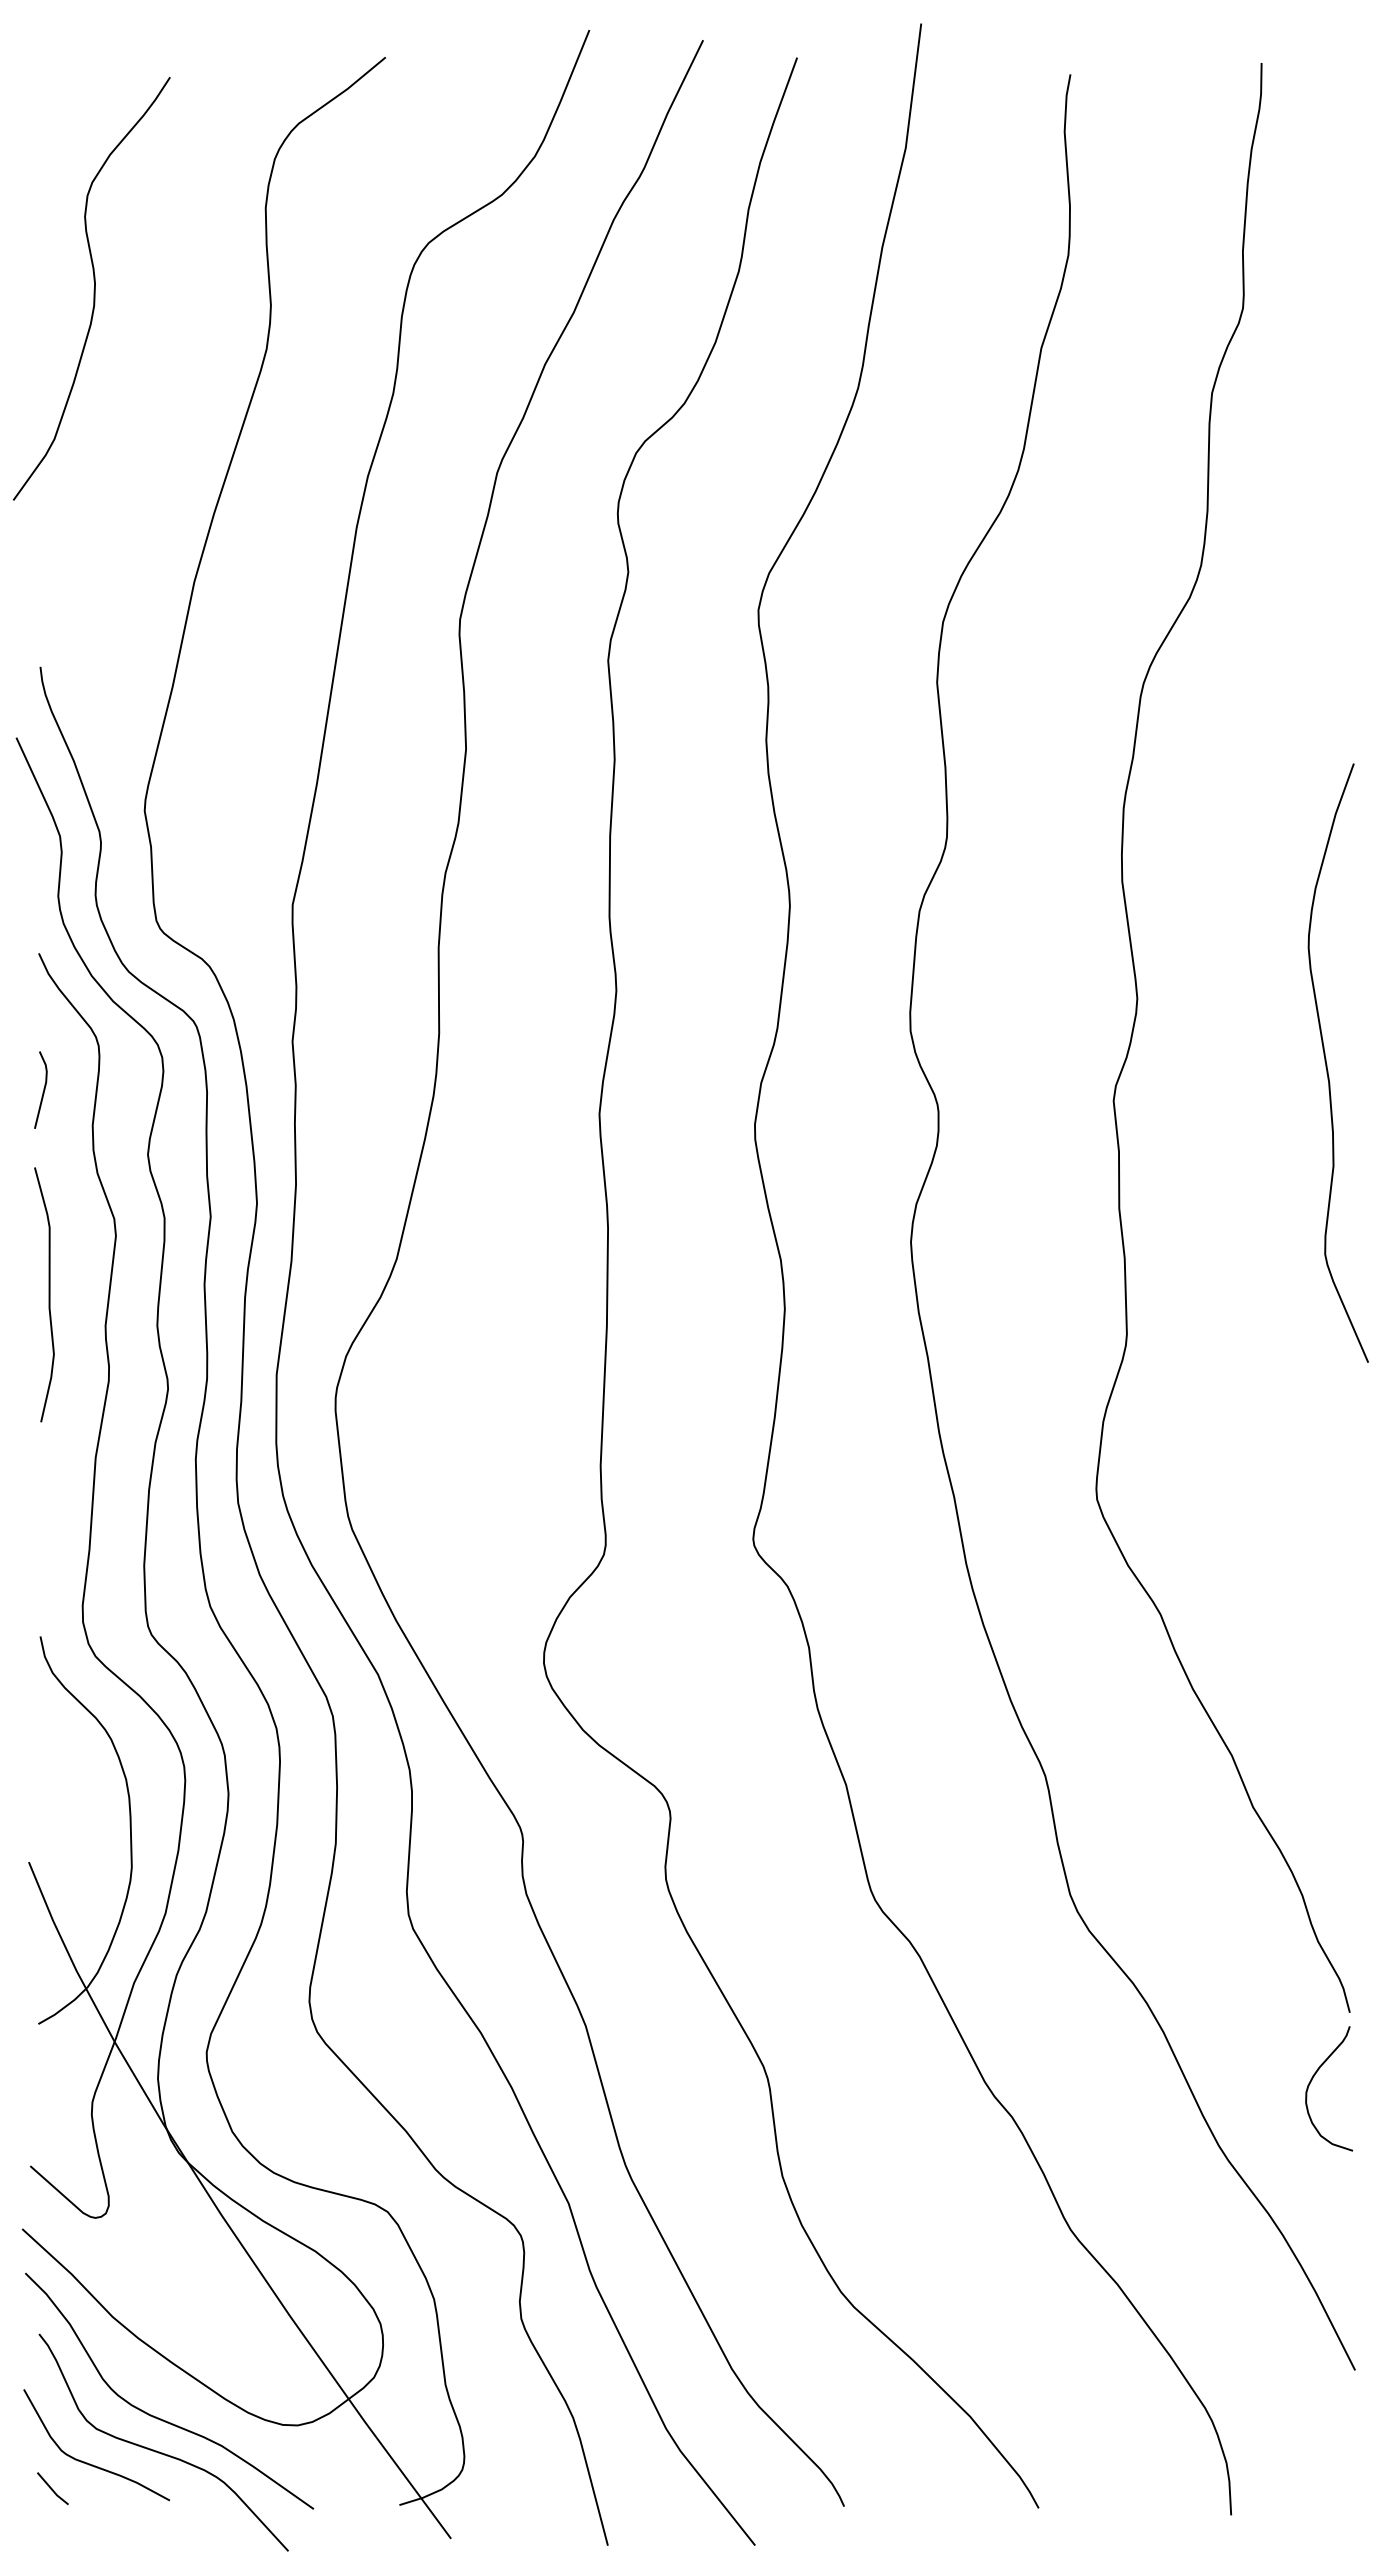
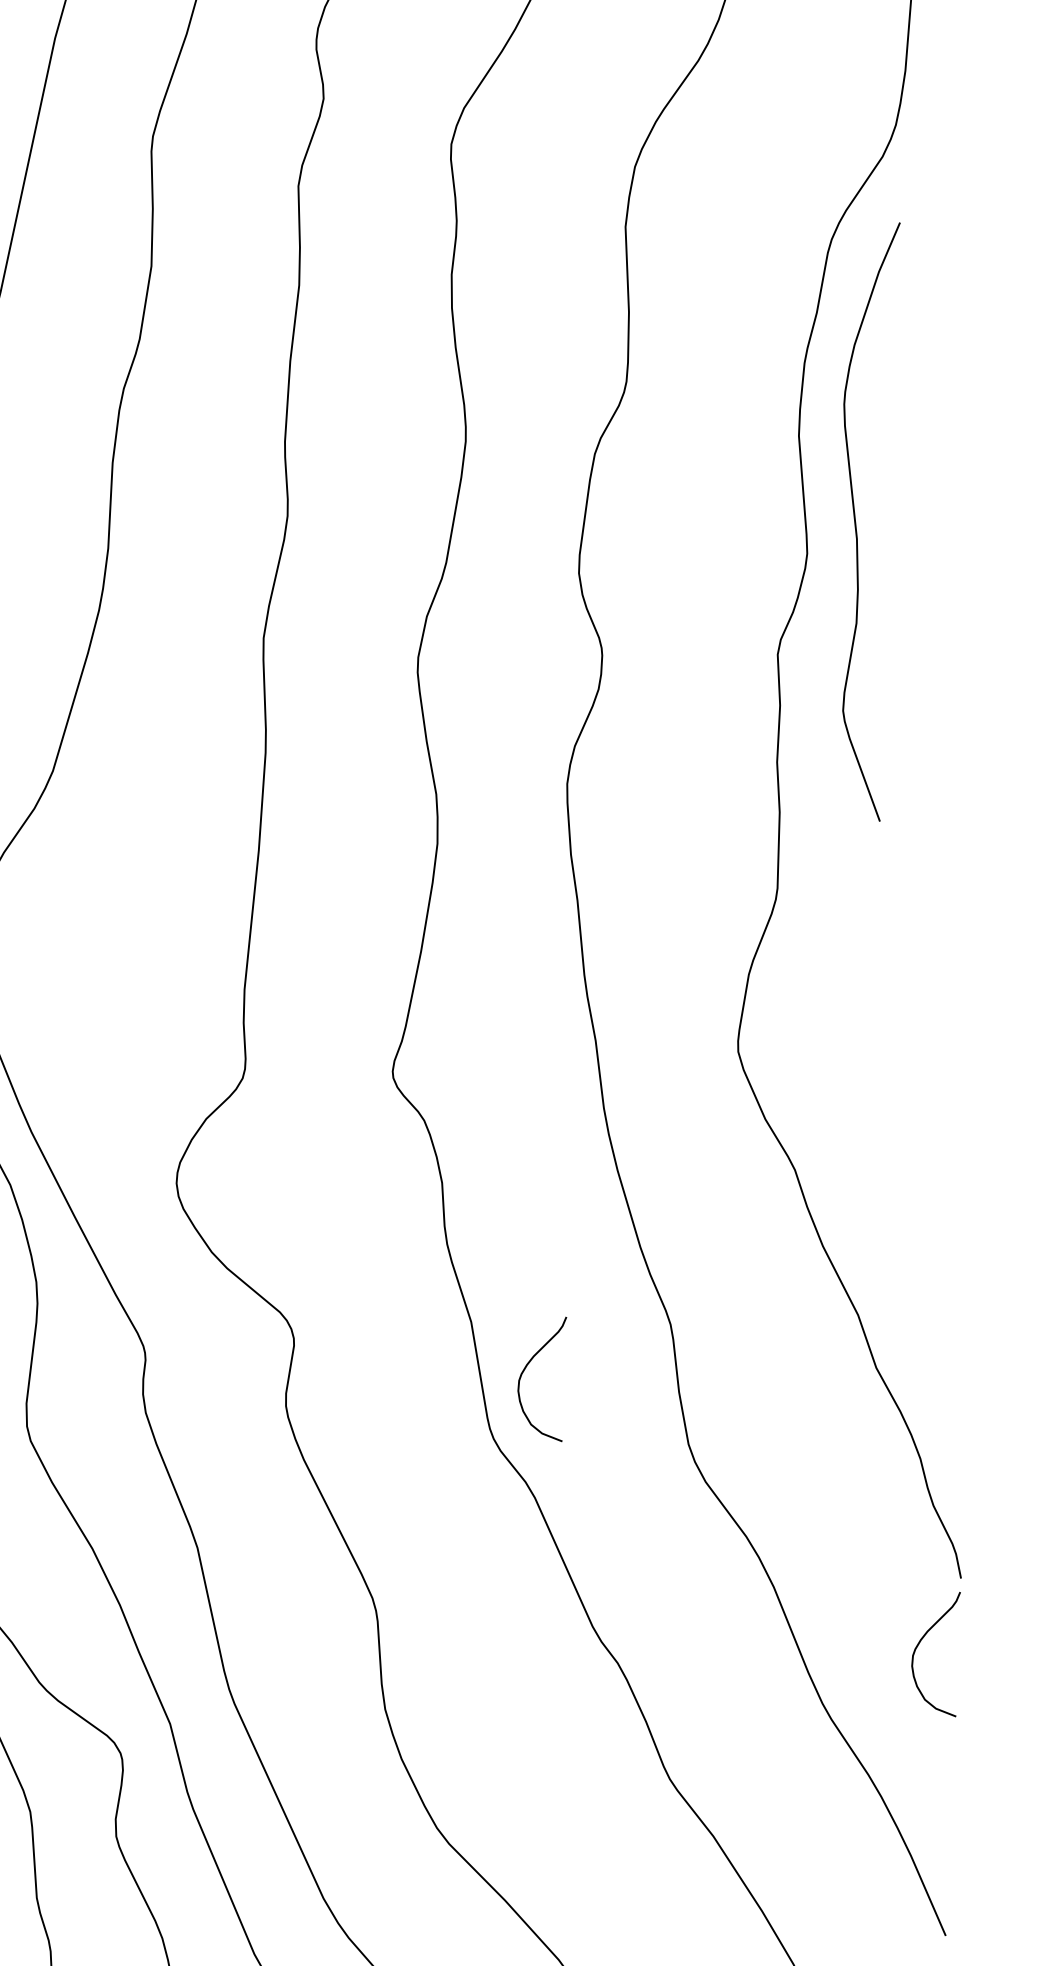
curve: (1327, 1064) -> (856, 521), moved
curve: (903, 1828) -> (526, 1368), added

